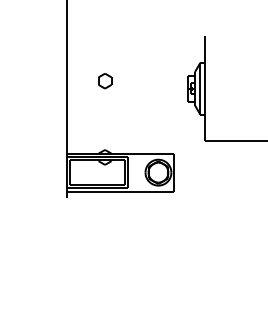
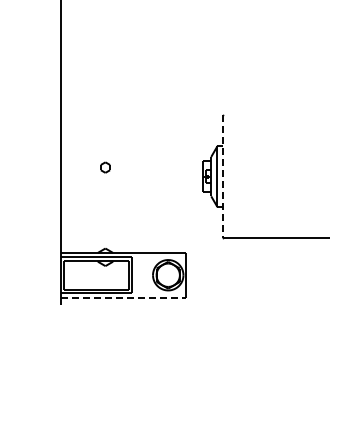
part: (105, 80) -> (105, 167), size x0.6
line: (204, 88) -> (222, 176), solid -> dashed
line: (120, 191) -> (123, 297), solid -> dashed

